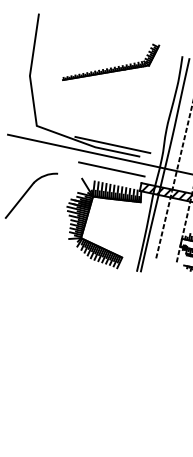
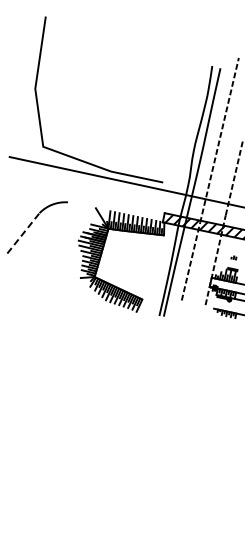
part: (113, 67) -> (132, 78), removed
line: (112, 144) -> (131, 168), removed
line: (111, 169) -> (130, 197), removed
line: (19, 200) -> (23, 233), solid -> dashed

